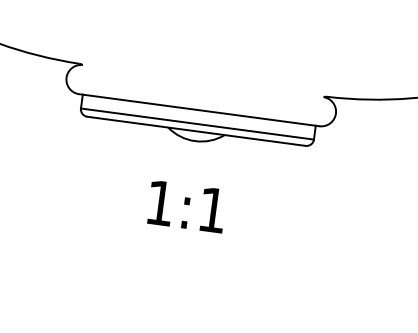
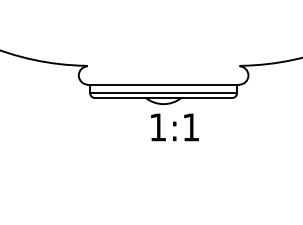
text: (186, 206) -> (174, 127), moved

